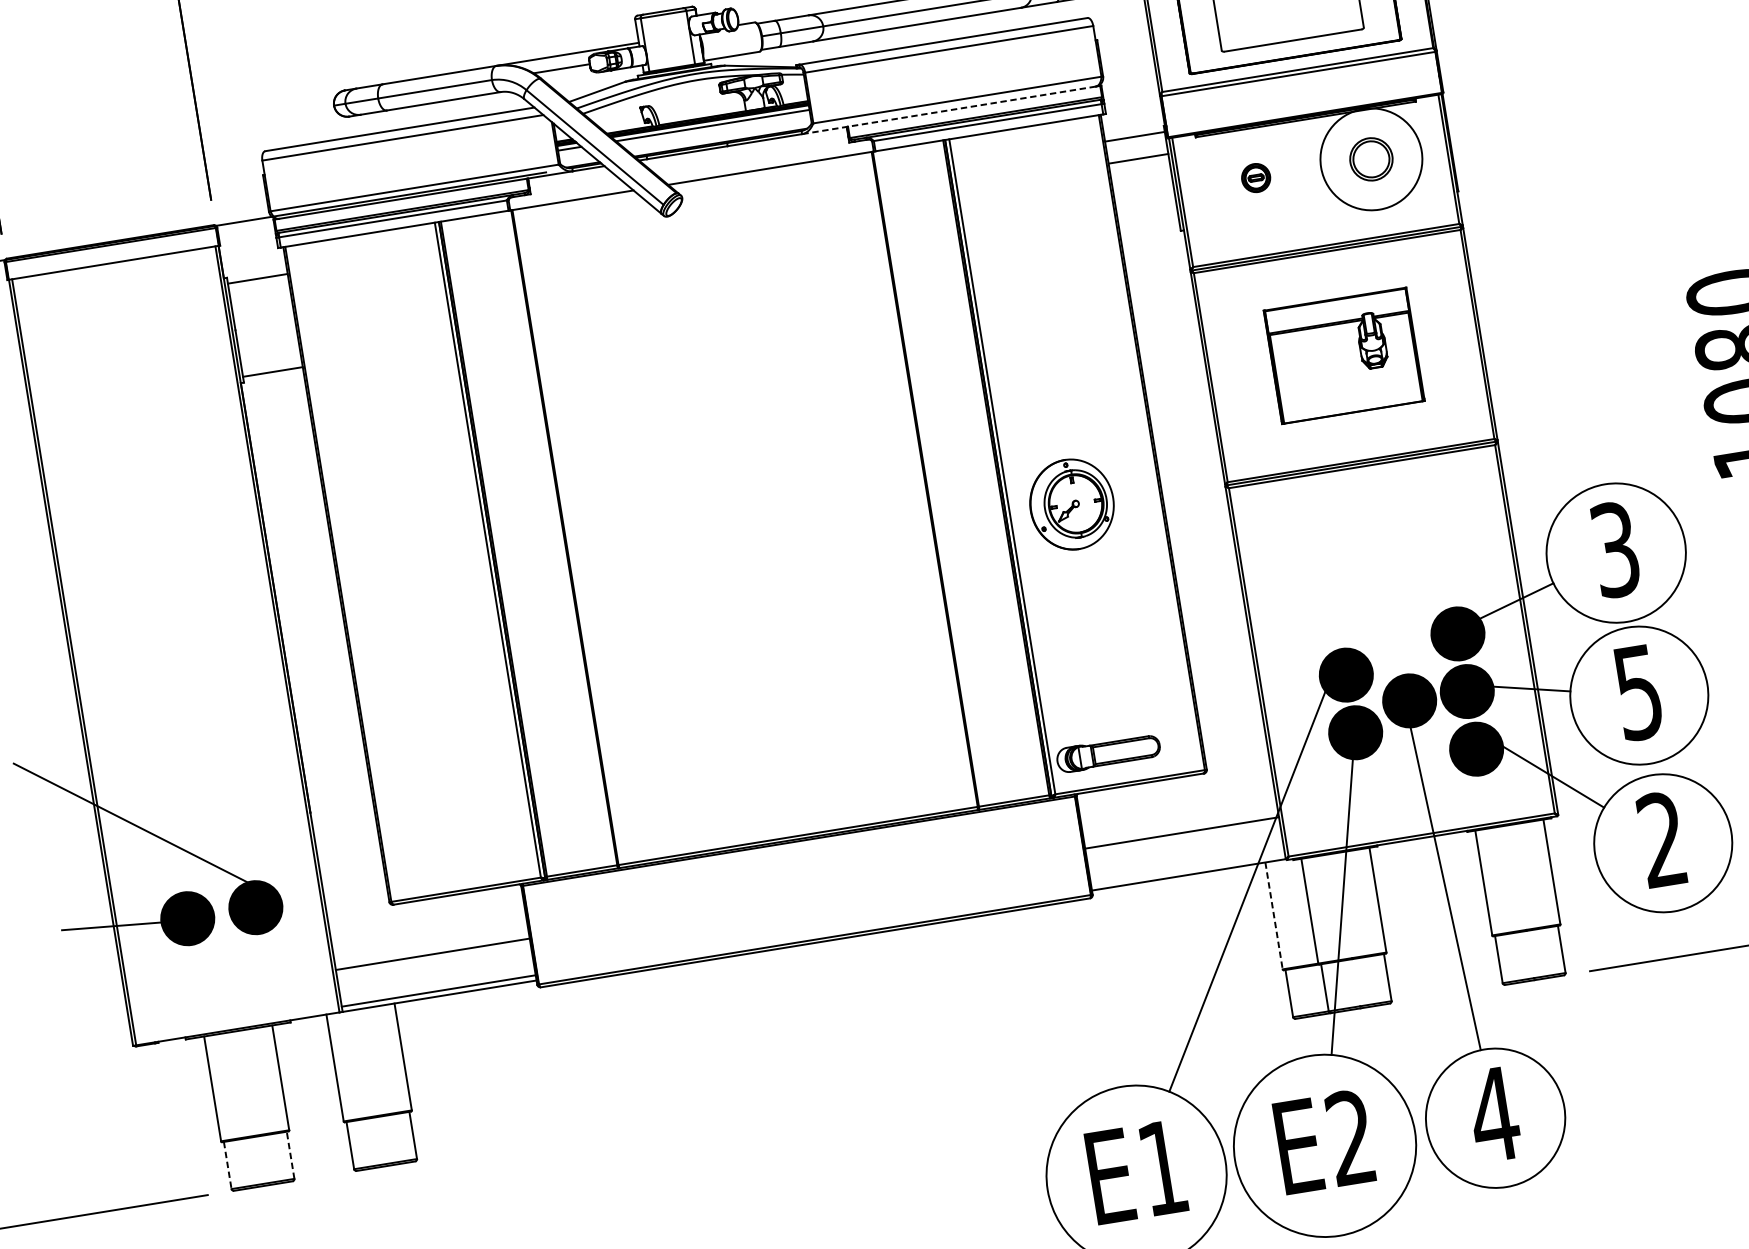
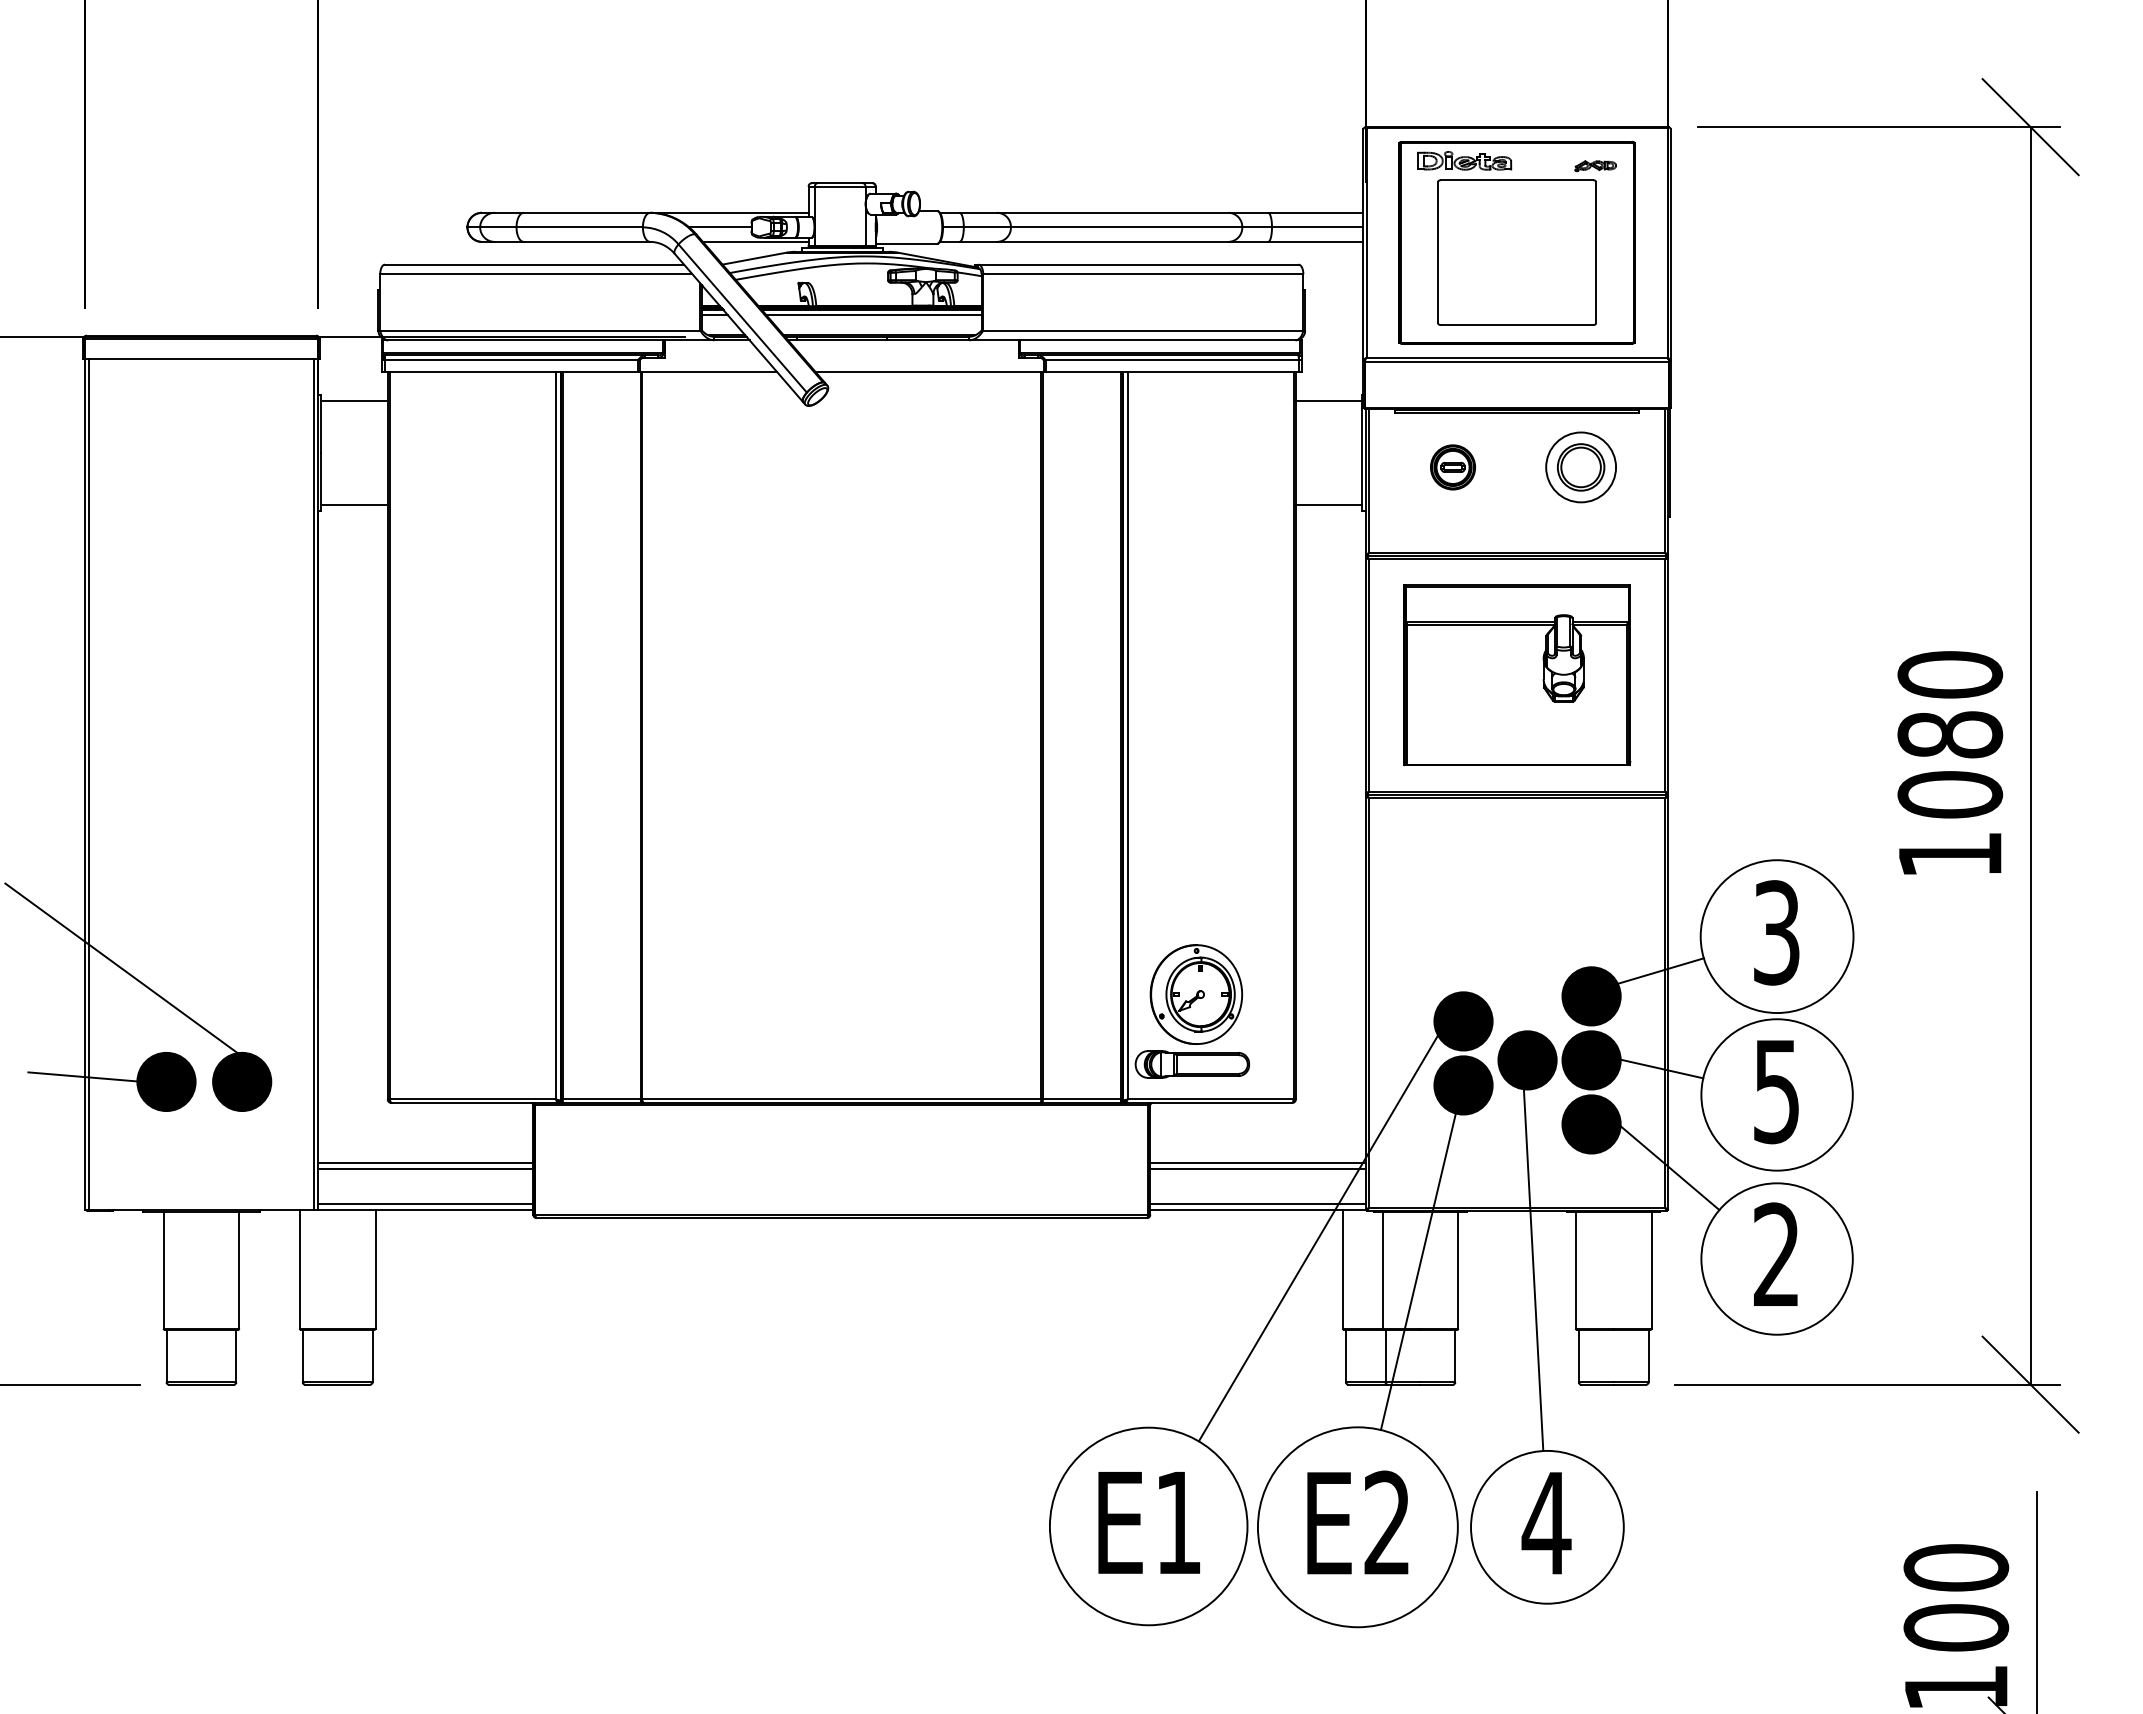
line: (595, 76) -> (755, 241), added
line: (948, 110) -> (1131, 340), dashed -> solid
line: (1137, 158) -> (1328, 504), moved
circle: (1371, 159) -> (1581, 467), size x0.62
part: (1255, 178) -> (1452, 467), size x1.43
part: (1344, 355) -> (1517, 675), size x1.43
part: (1072, 504) -> (1196, 994), moved
line: (1182, 838) -> (1257, 1169), added
line: (1187, 869) -> (1257, 1204), added
line: (1274, 915) -> (1343, 1269), dashed -> solid
line: (433, 959) -> (425, 1169), added
line: (290, 1154) -> (236, 1355), dashed -> solid
line: (227, 1165) -> (166, 1356), dashed -> solid

